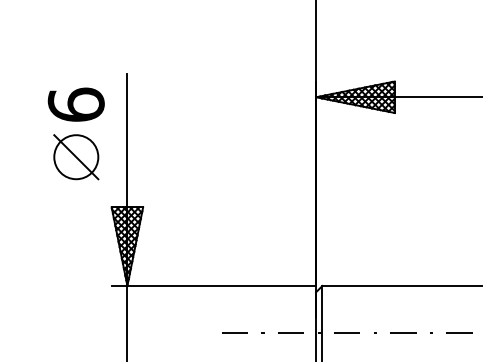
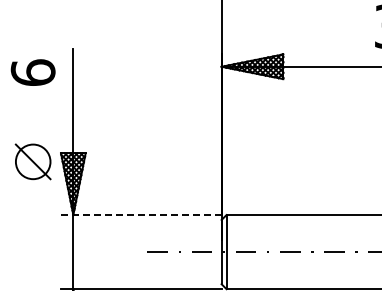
part: (75, 156) -> (32, 161), moved
line: (214, 286) -> (141, 215), solid -> dashed

